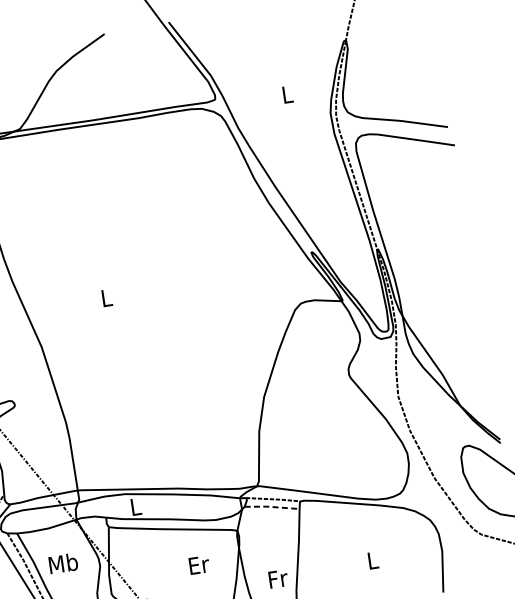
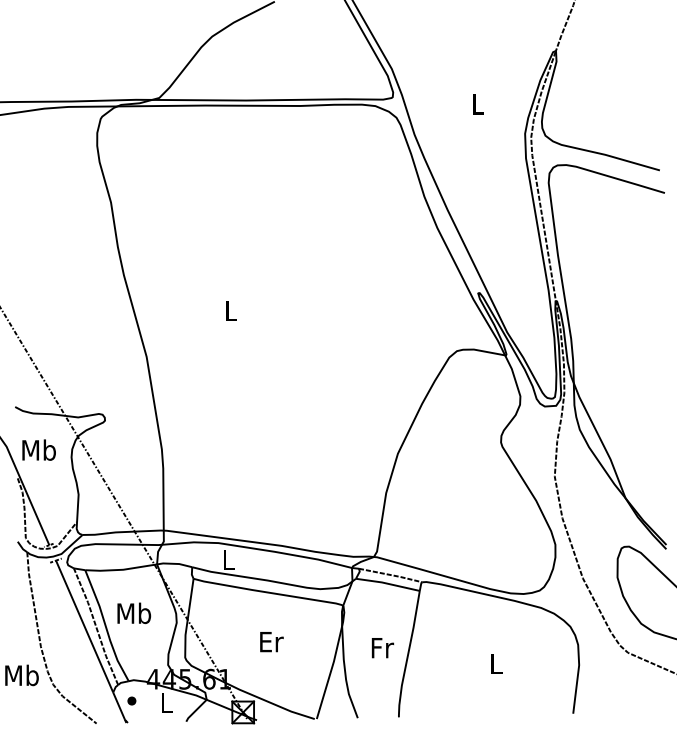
line: (271, 506) -> (387, 583), dashed -> solid
text: (199, 565) -> (271, 642), moved
text: (278, 579) -> (382, 648), moved

